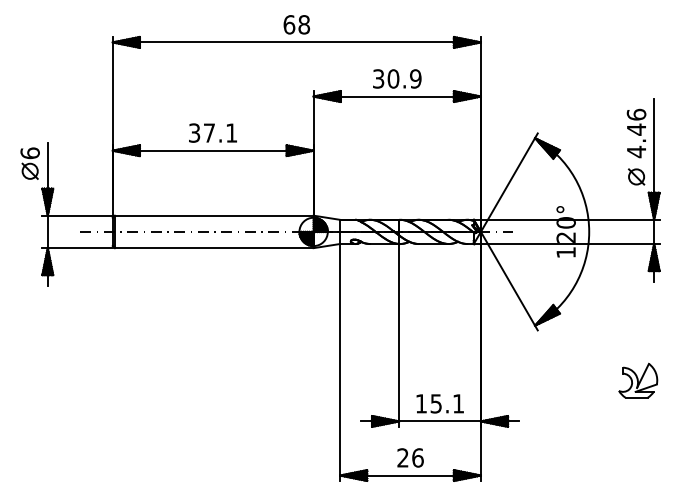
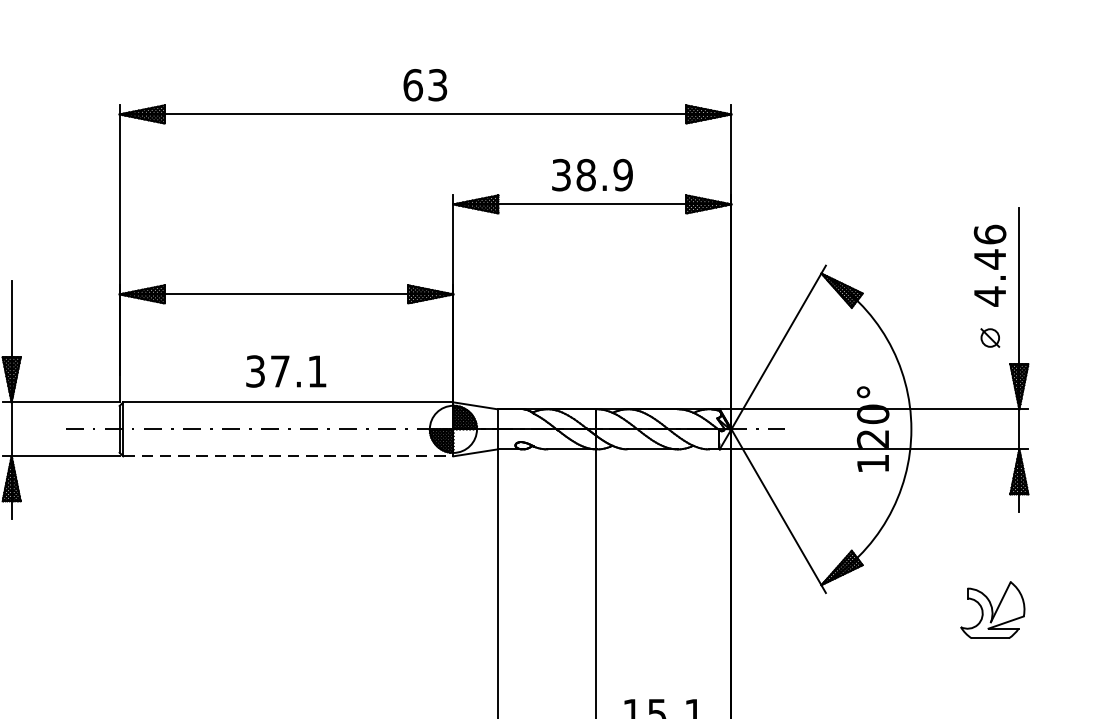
text: (304, 24) -> (438, 84), 68 -> 63
text: (393, 78) -> (586, 174), 30.9 -> 38.9
text: (212, 132) -> (285, 370), moved
part: (636, 176) -> (989, 337), size x0.7
line: (214, 248) -> (288, 456), solid -> dashed
part: (638, 380) -> (993, 609), moved

